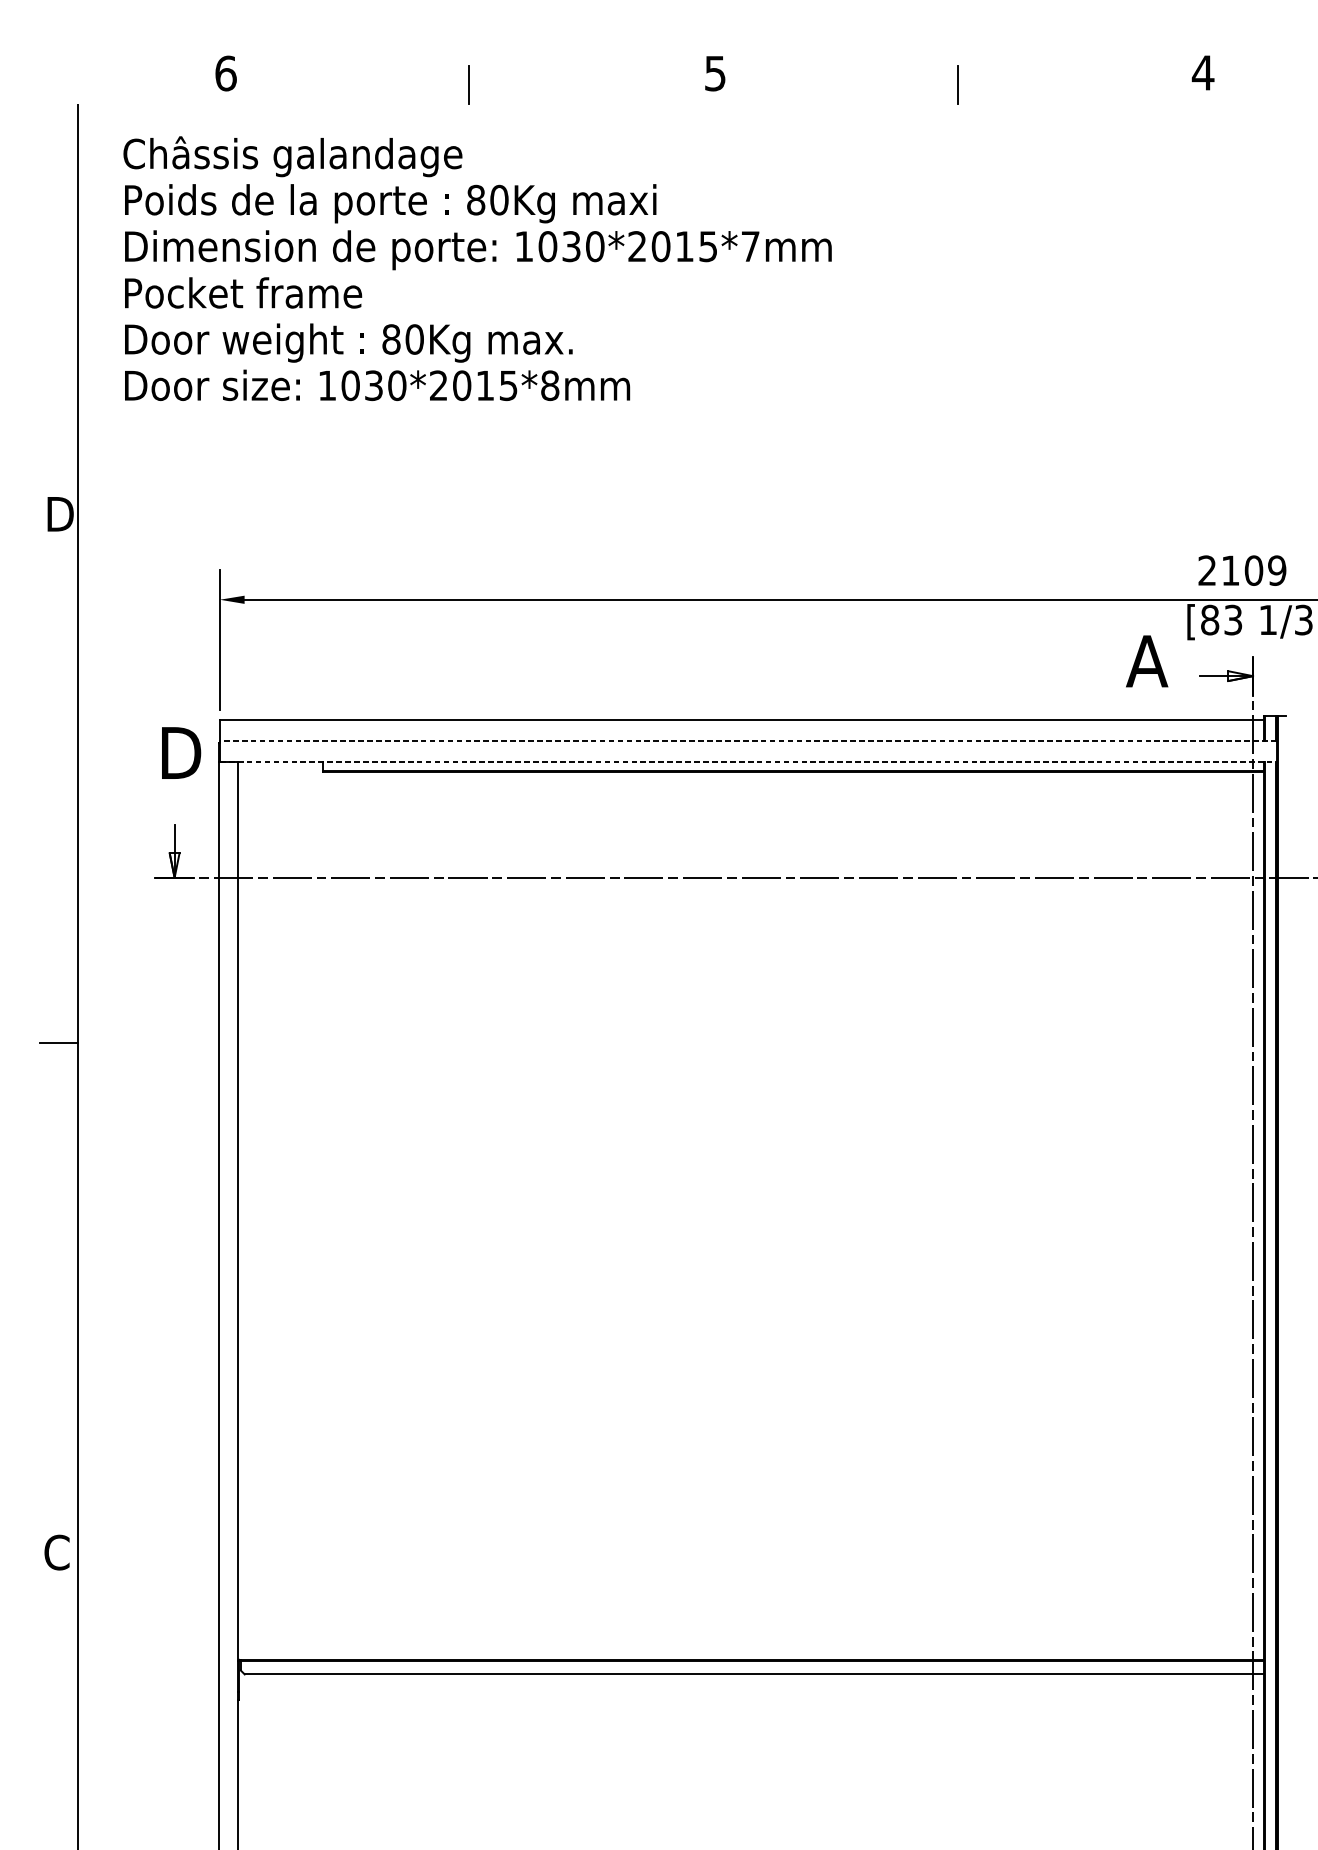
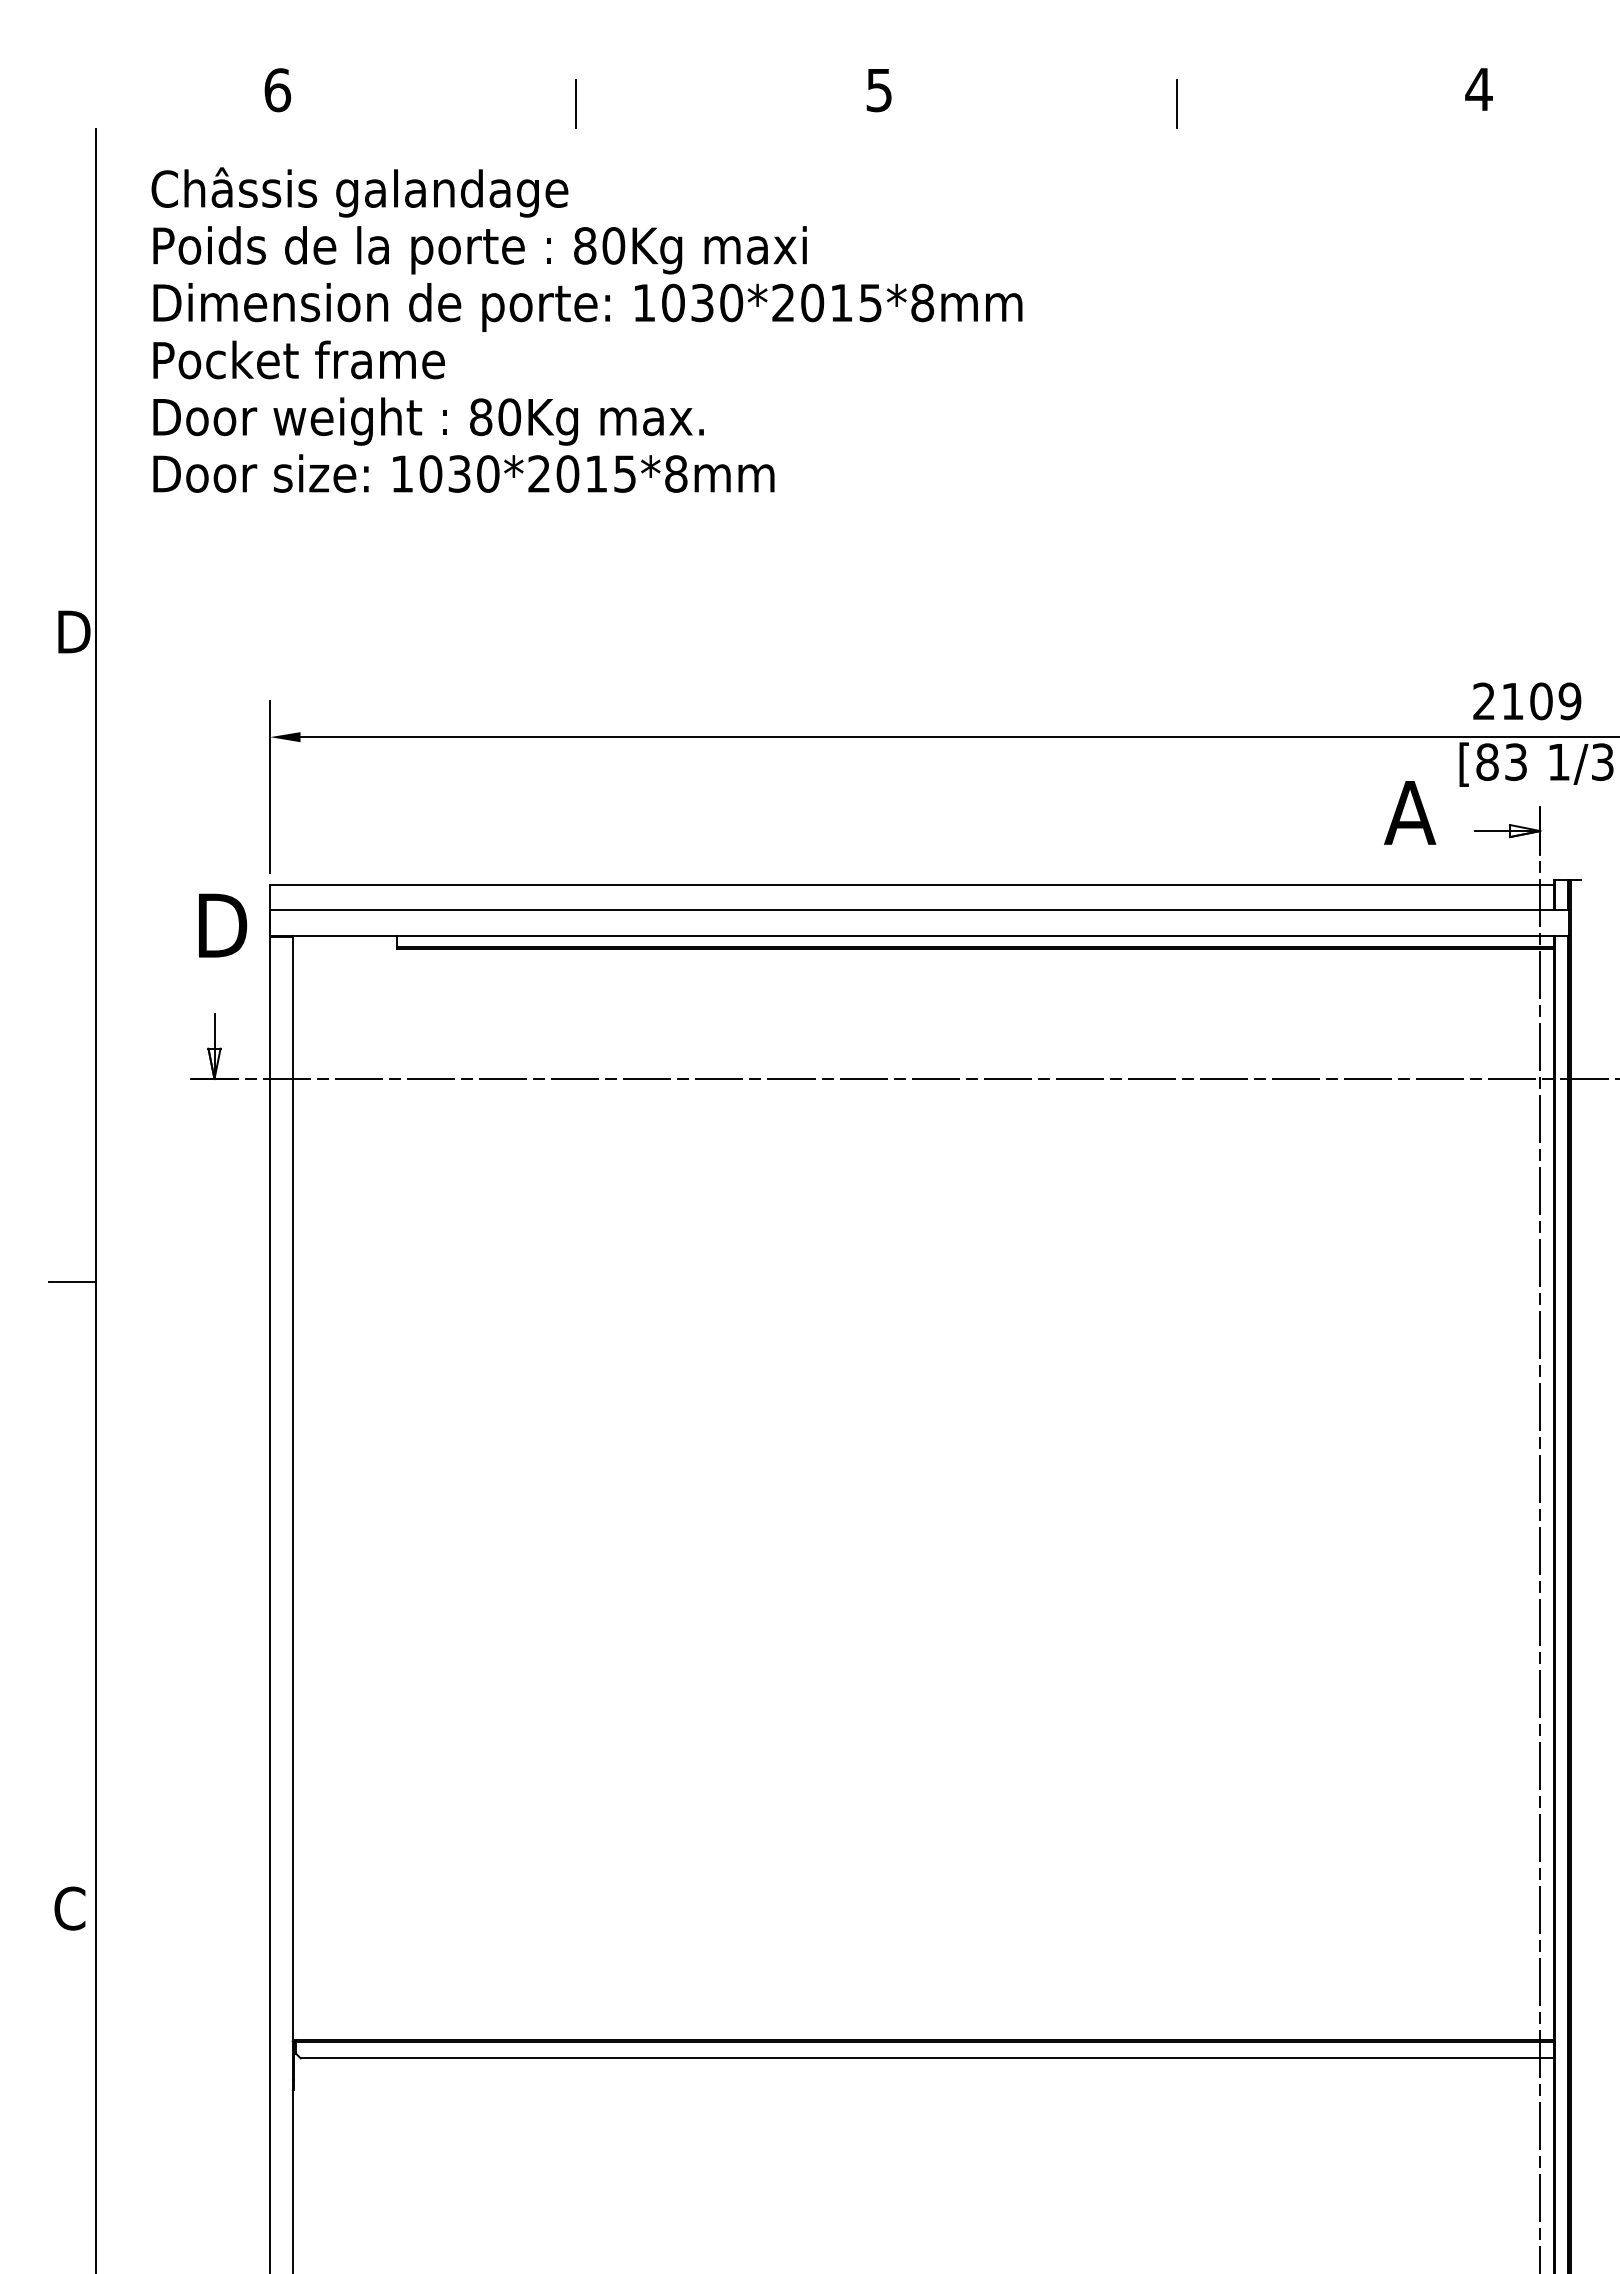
text: (750, 246) -> (922, 302), 1030*2015*7mm -> 1030*2015*8mm
line: (748, 740) -> (919, 910), dashed -> solid
line: (748, 761) -> (920, 936), dashed -> solid

